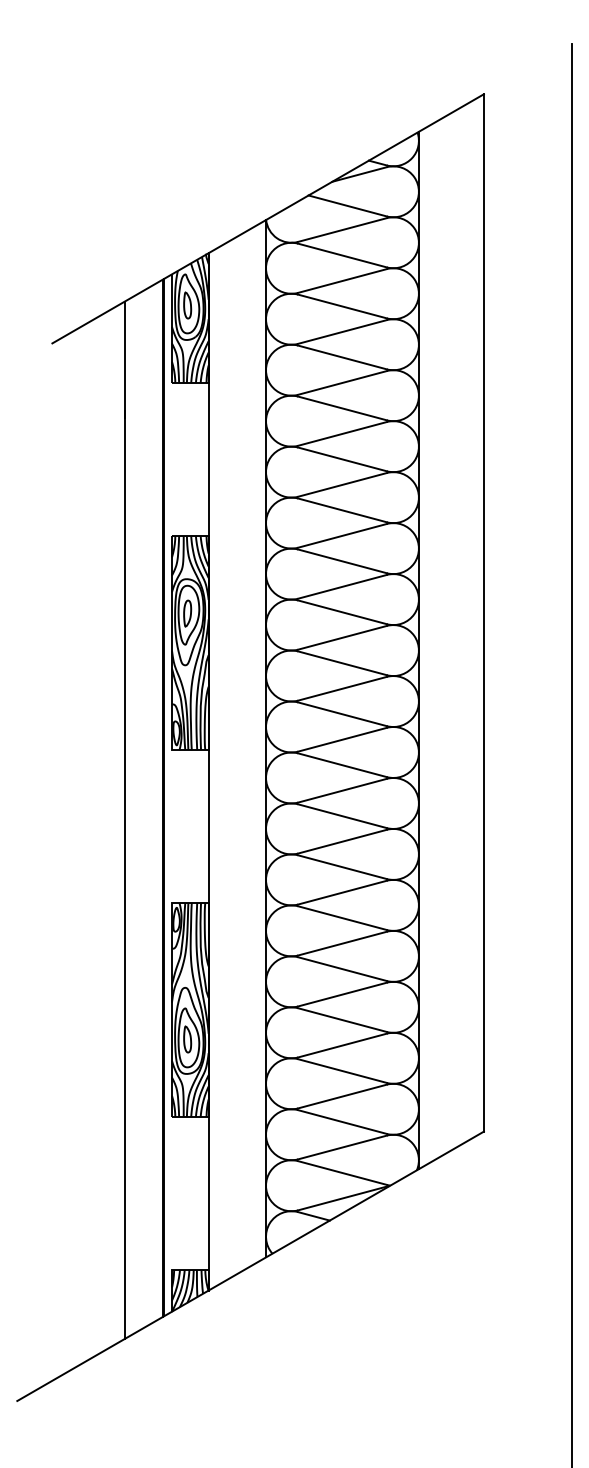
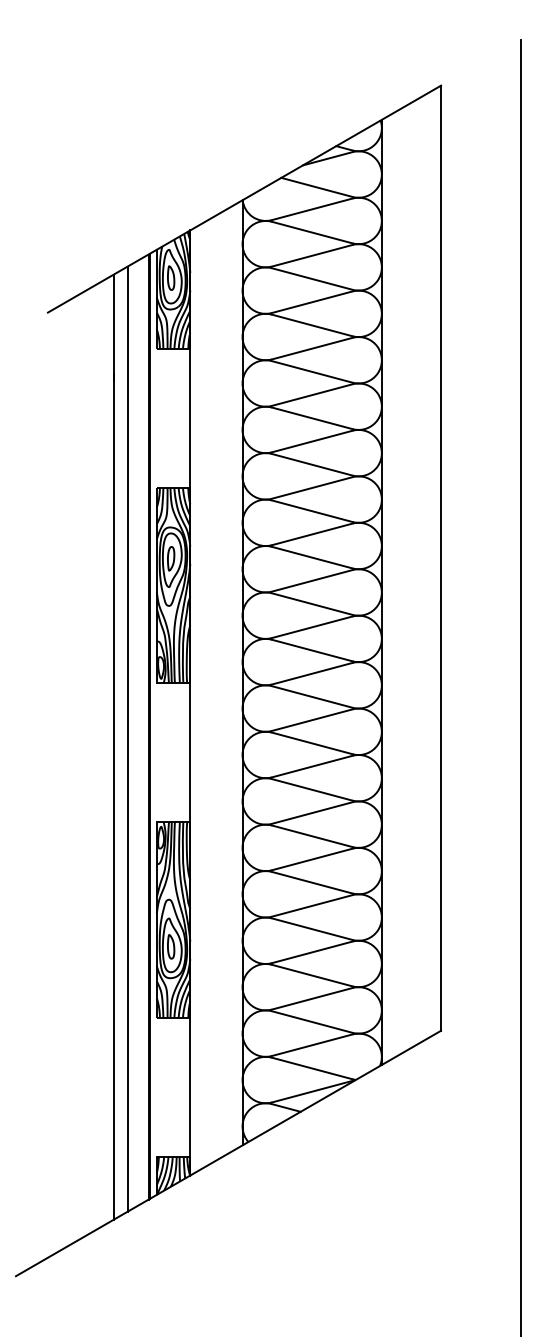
line: (139, 810) -> (127, 738), added

